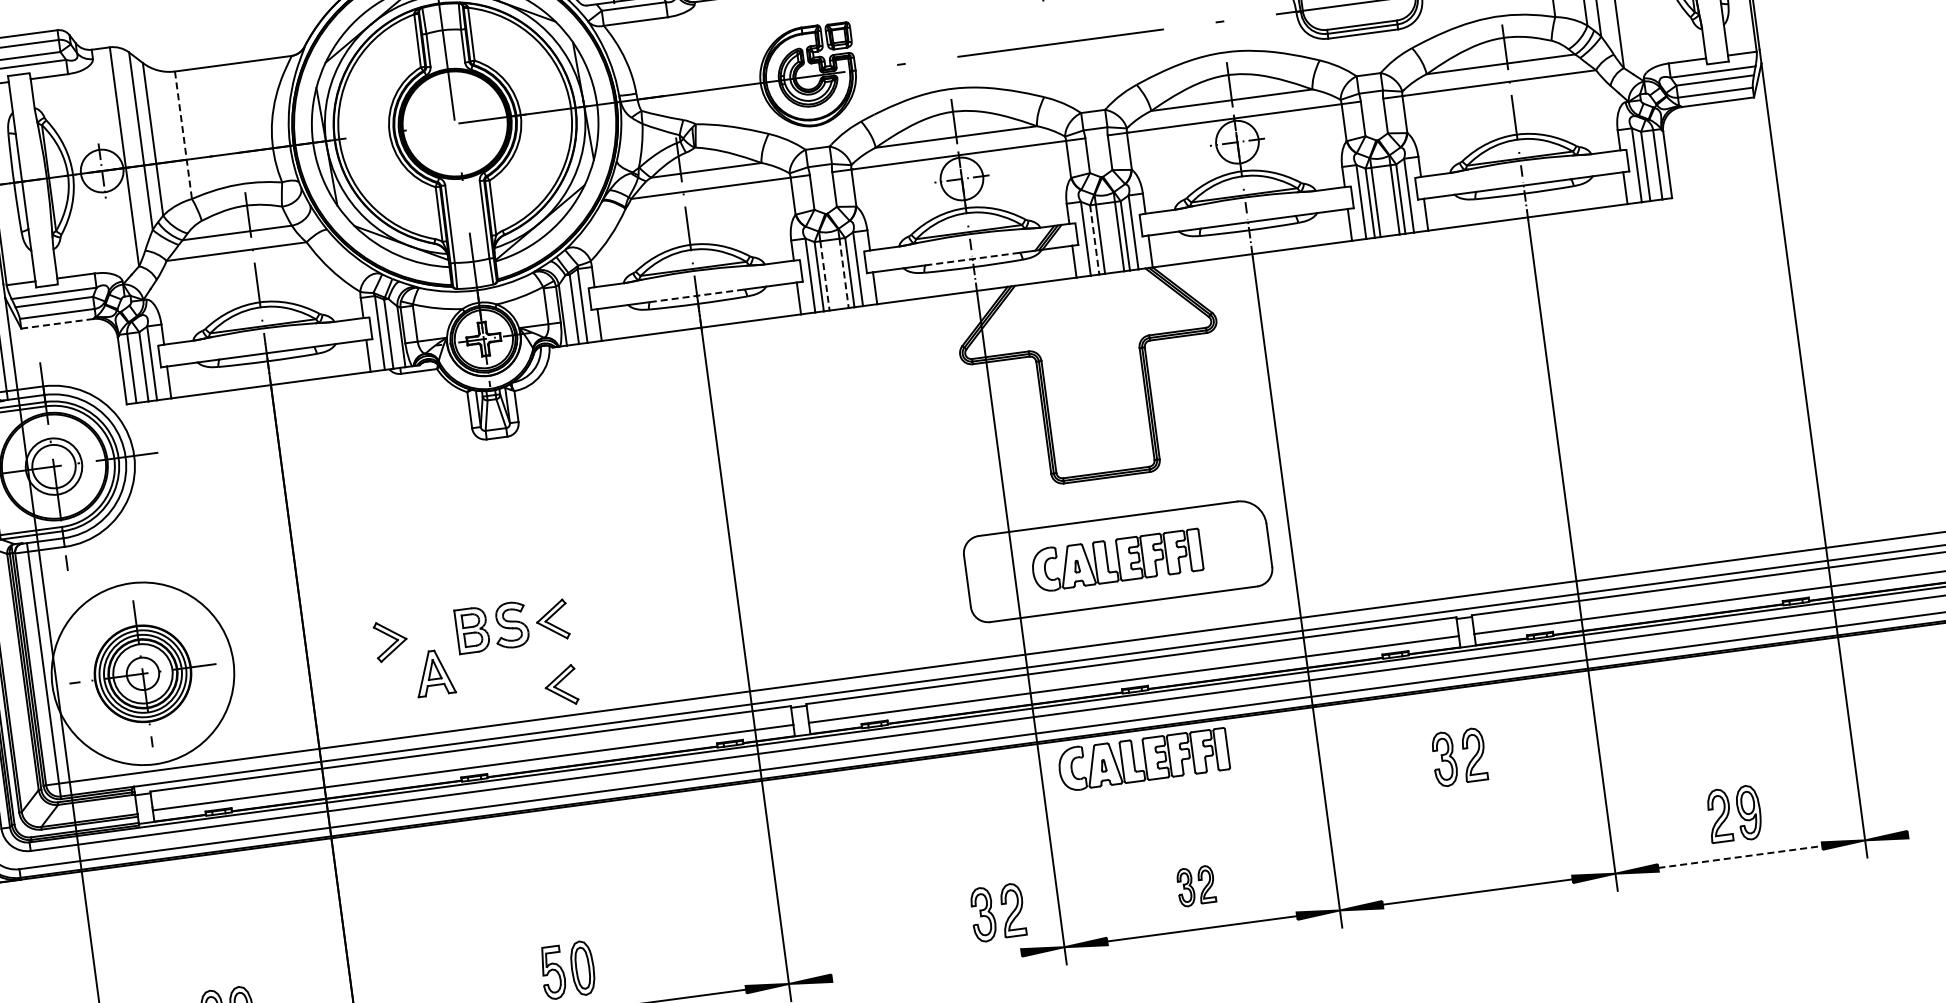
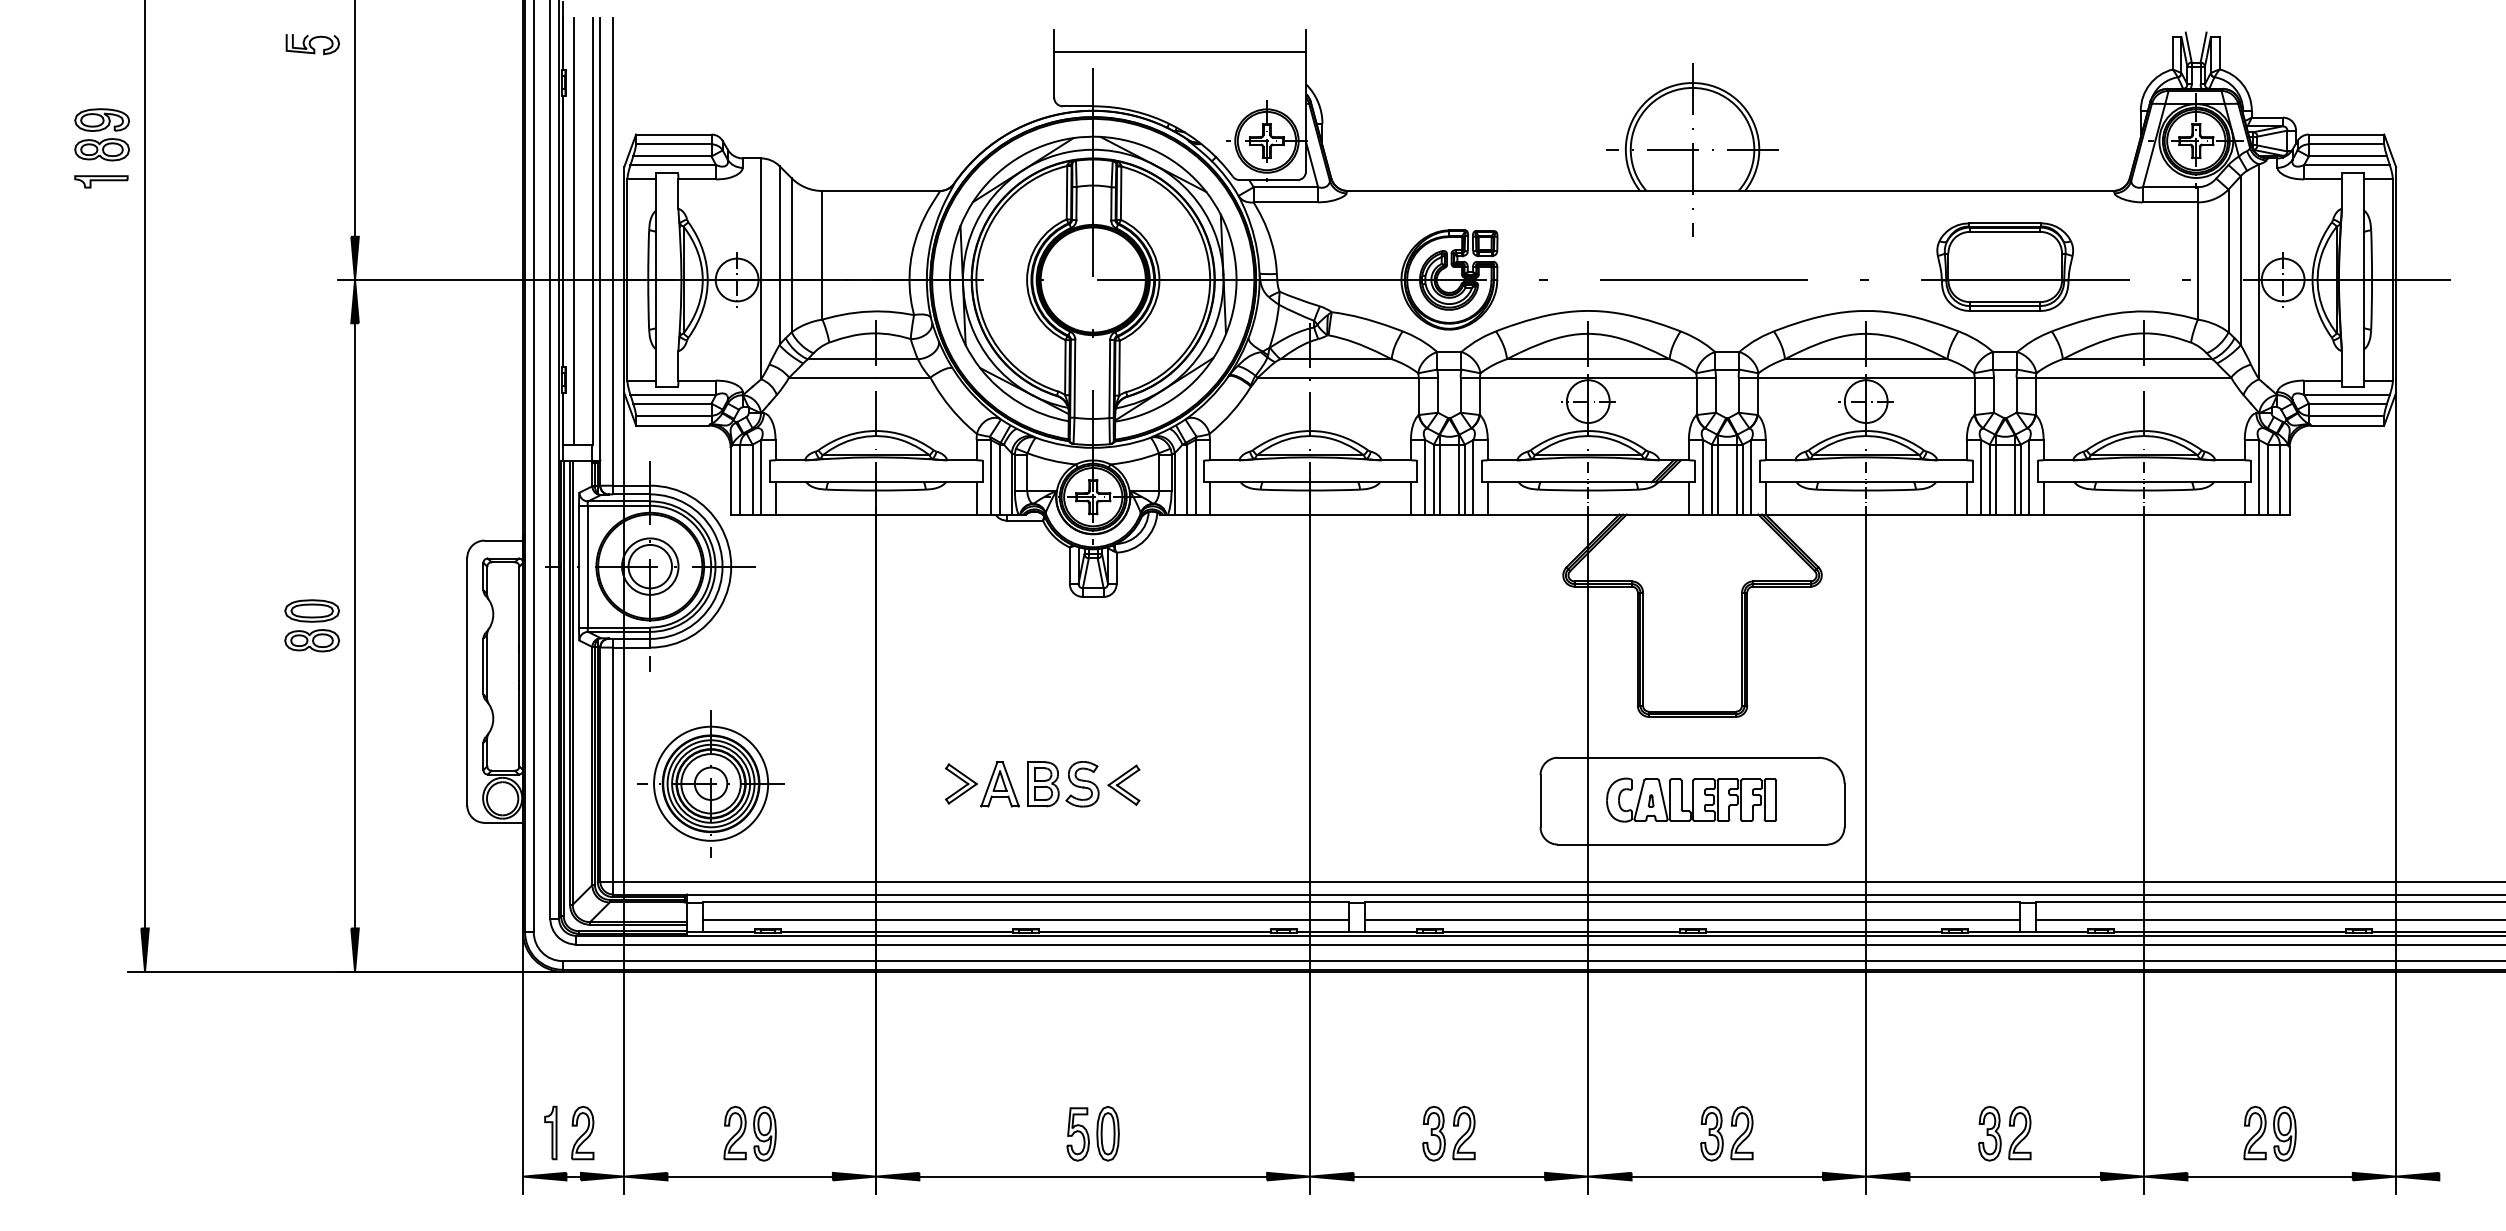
line: (183, 135) -> (822, 255), dashed -> solid
line: (1094, 239) -> (1711, 479), dashed -> solid
line: (972, 259) -> (1588, 482), dashed -> solid
line: (844, 273) -> (1459, 479), dashed -> solid
line: (824, 275) -> (1439, 479), dashed -> solid
line: (697, 295) -> (1310, 482), dashed -> solid
line: (57, 323) -> (672, 425), dashed -> solid
circle: (143, 673) -> (711, 783), size x0.62
part: (433, 673) -> (999, 784), moved
part: (560, 685) -> (1123, 850), removed
part: (1458, 757) -> (2004, 1133), moved
part: (1143, 758) -> (1691, 1000), removed
line: (1740, 856) -> (2270, 1176), dashed -> solid
part: (1195, 886) -> (1726, 1133), size x1.43
part: (997, 912) -> (1448, 1133), moved
line: (926, 965) -> (1449, 1176), added

